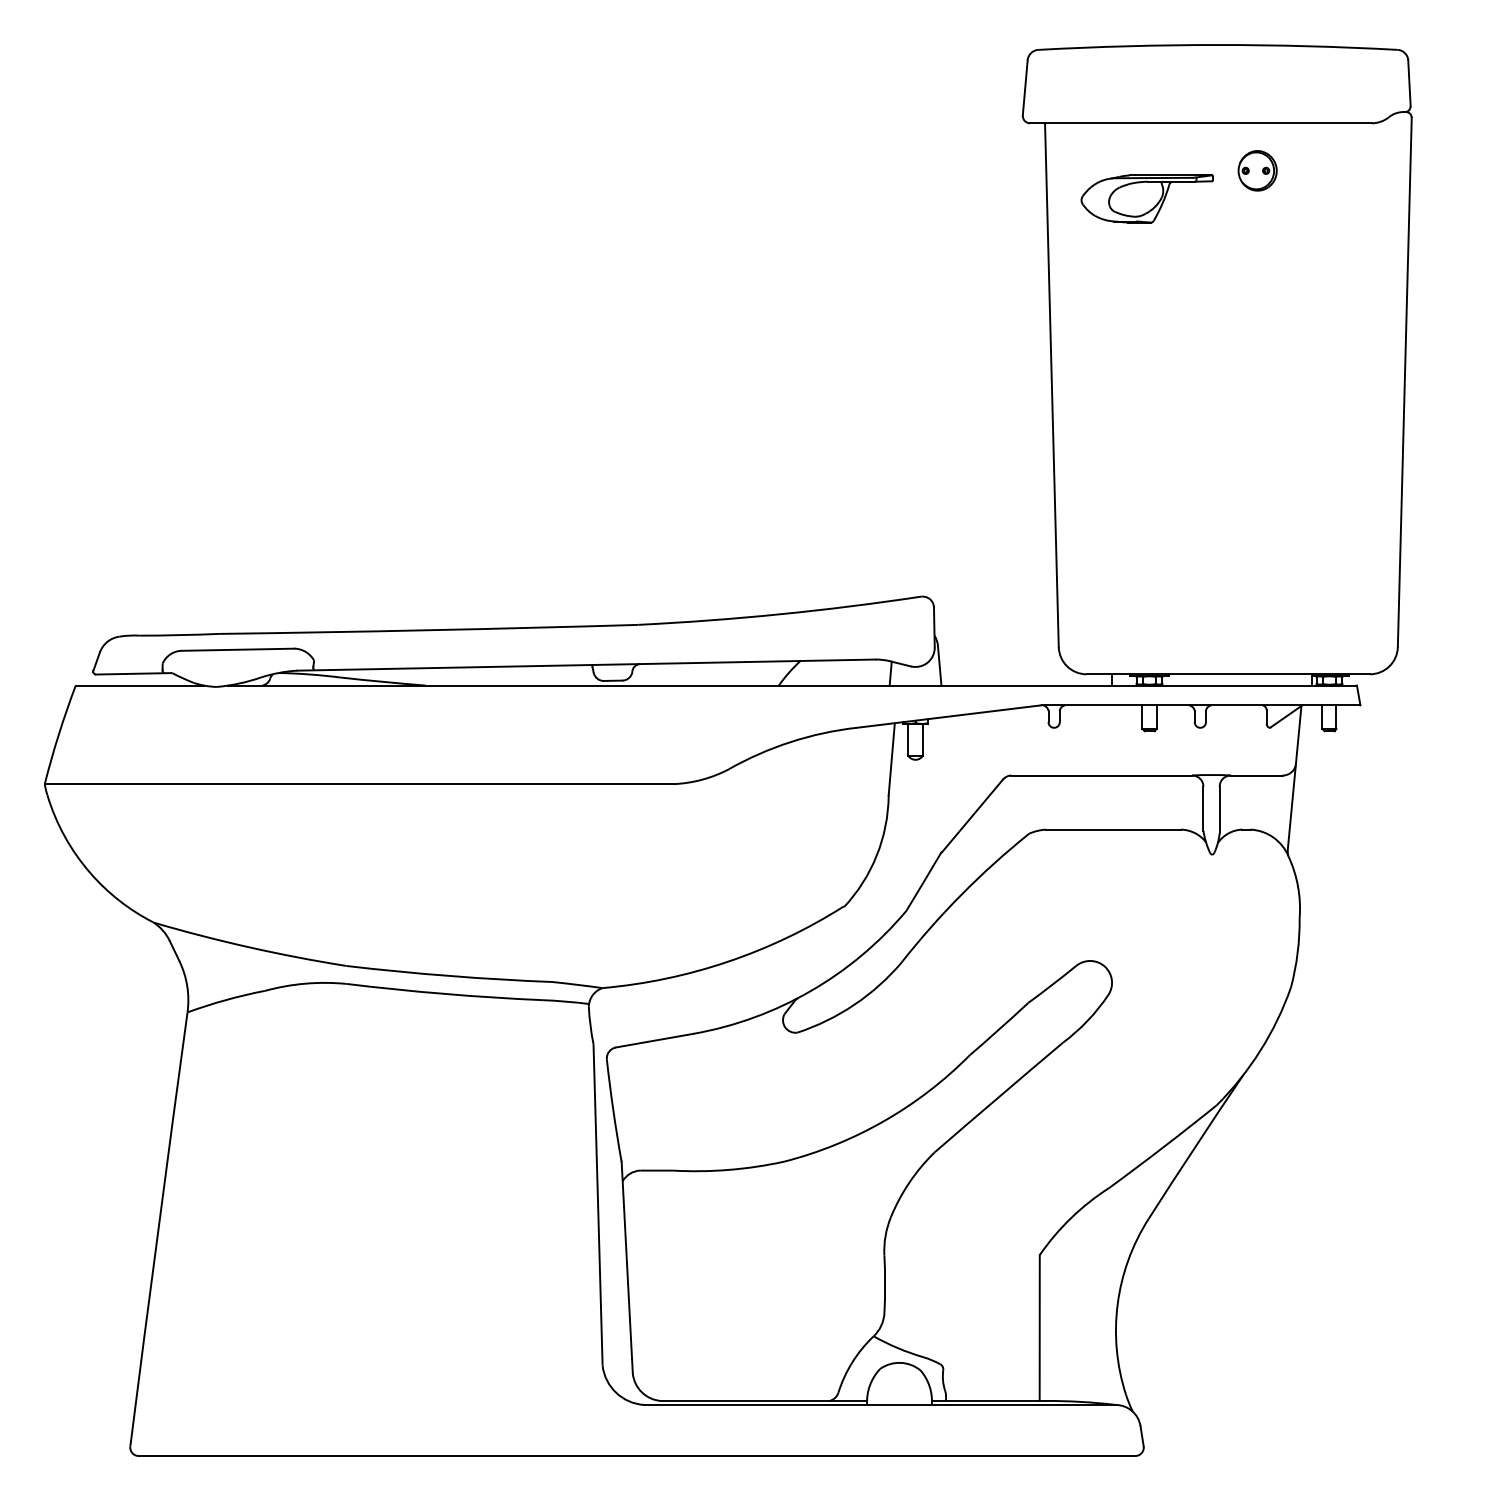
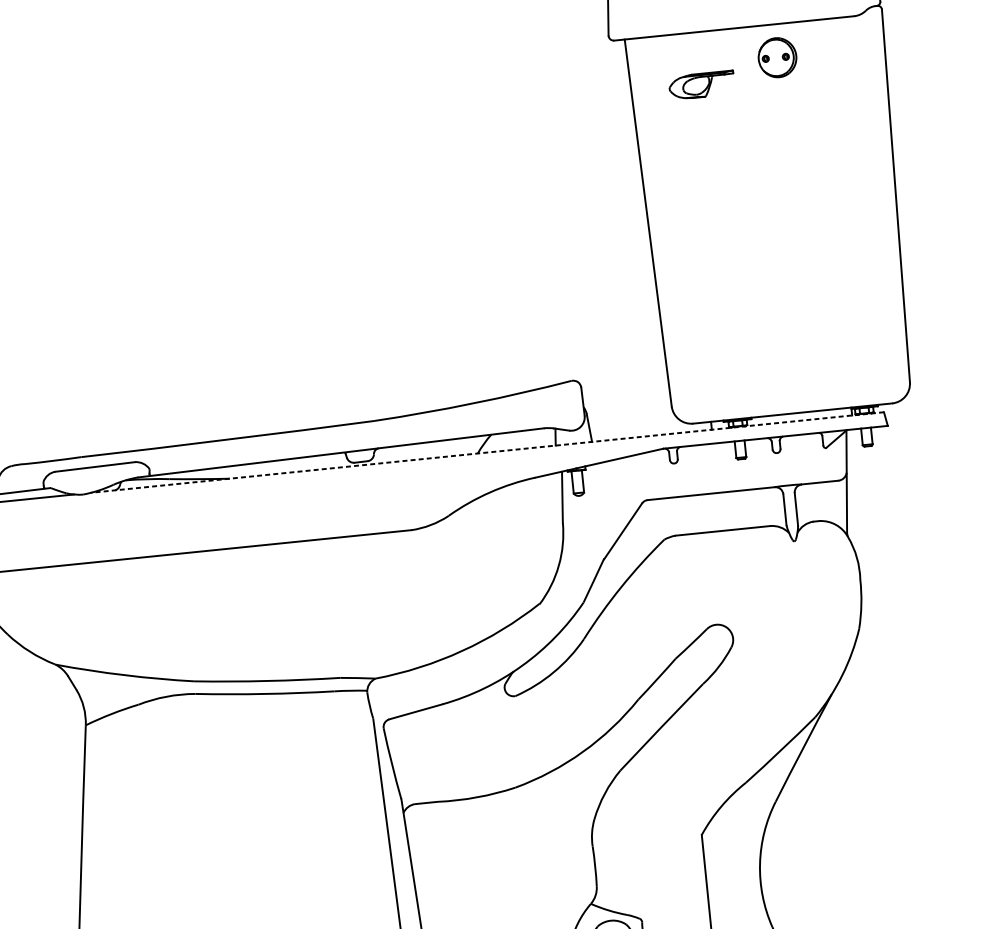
part: (1257, 170) -> (777, 57), size x1.4
part: (1146, 198) -> (701, 85), size x0.7
line: (792, 685) -> (487, 452), solid -> dashed

